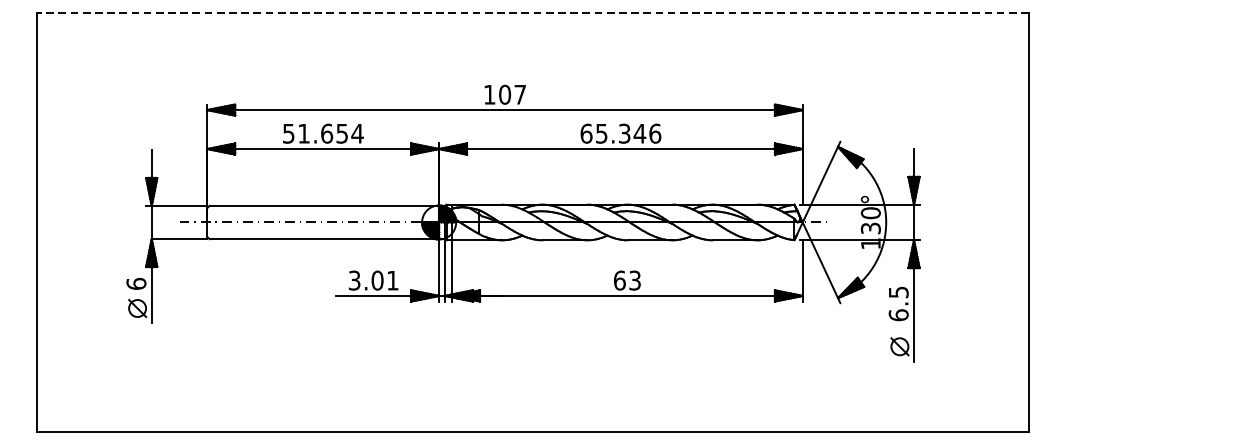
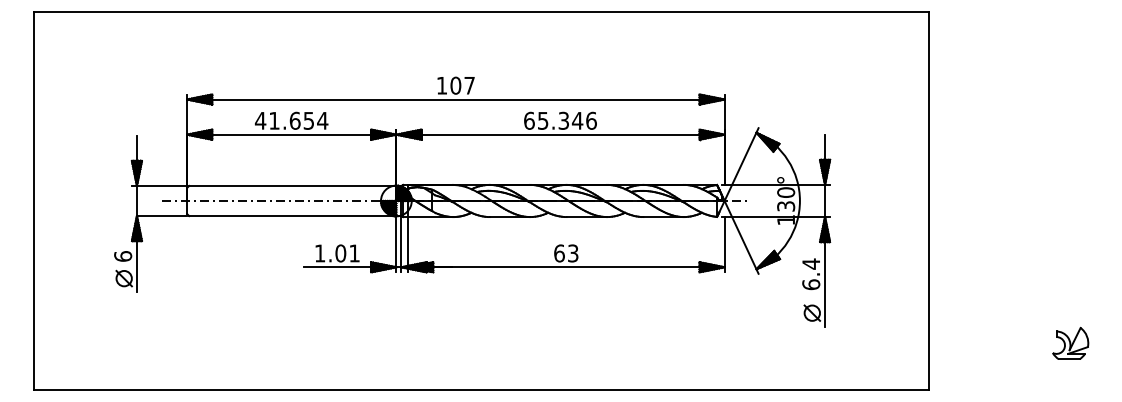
line: (533, 13) -> (481, 12), dashed -> solid
text: (288, 133) -> (260, 120), 51.654 -> 41.654
text: (355, 280) -> (320, 253), 3.01 -> 1.01
text: (899, 291) -> (811, 263), 6.5 -> 6.4
part: (1185, 379) -> (1070, 342), added

